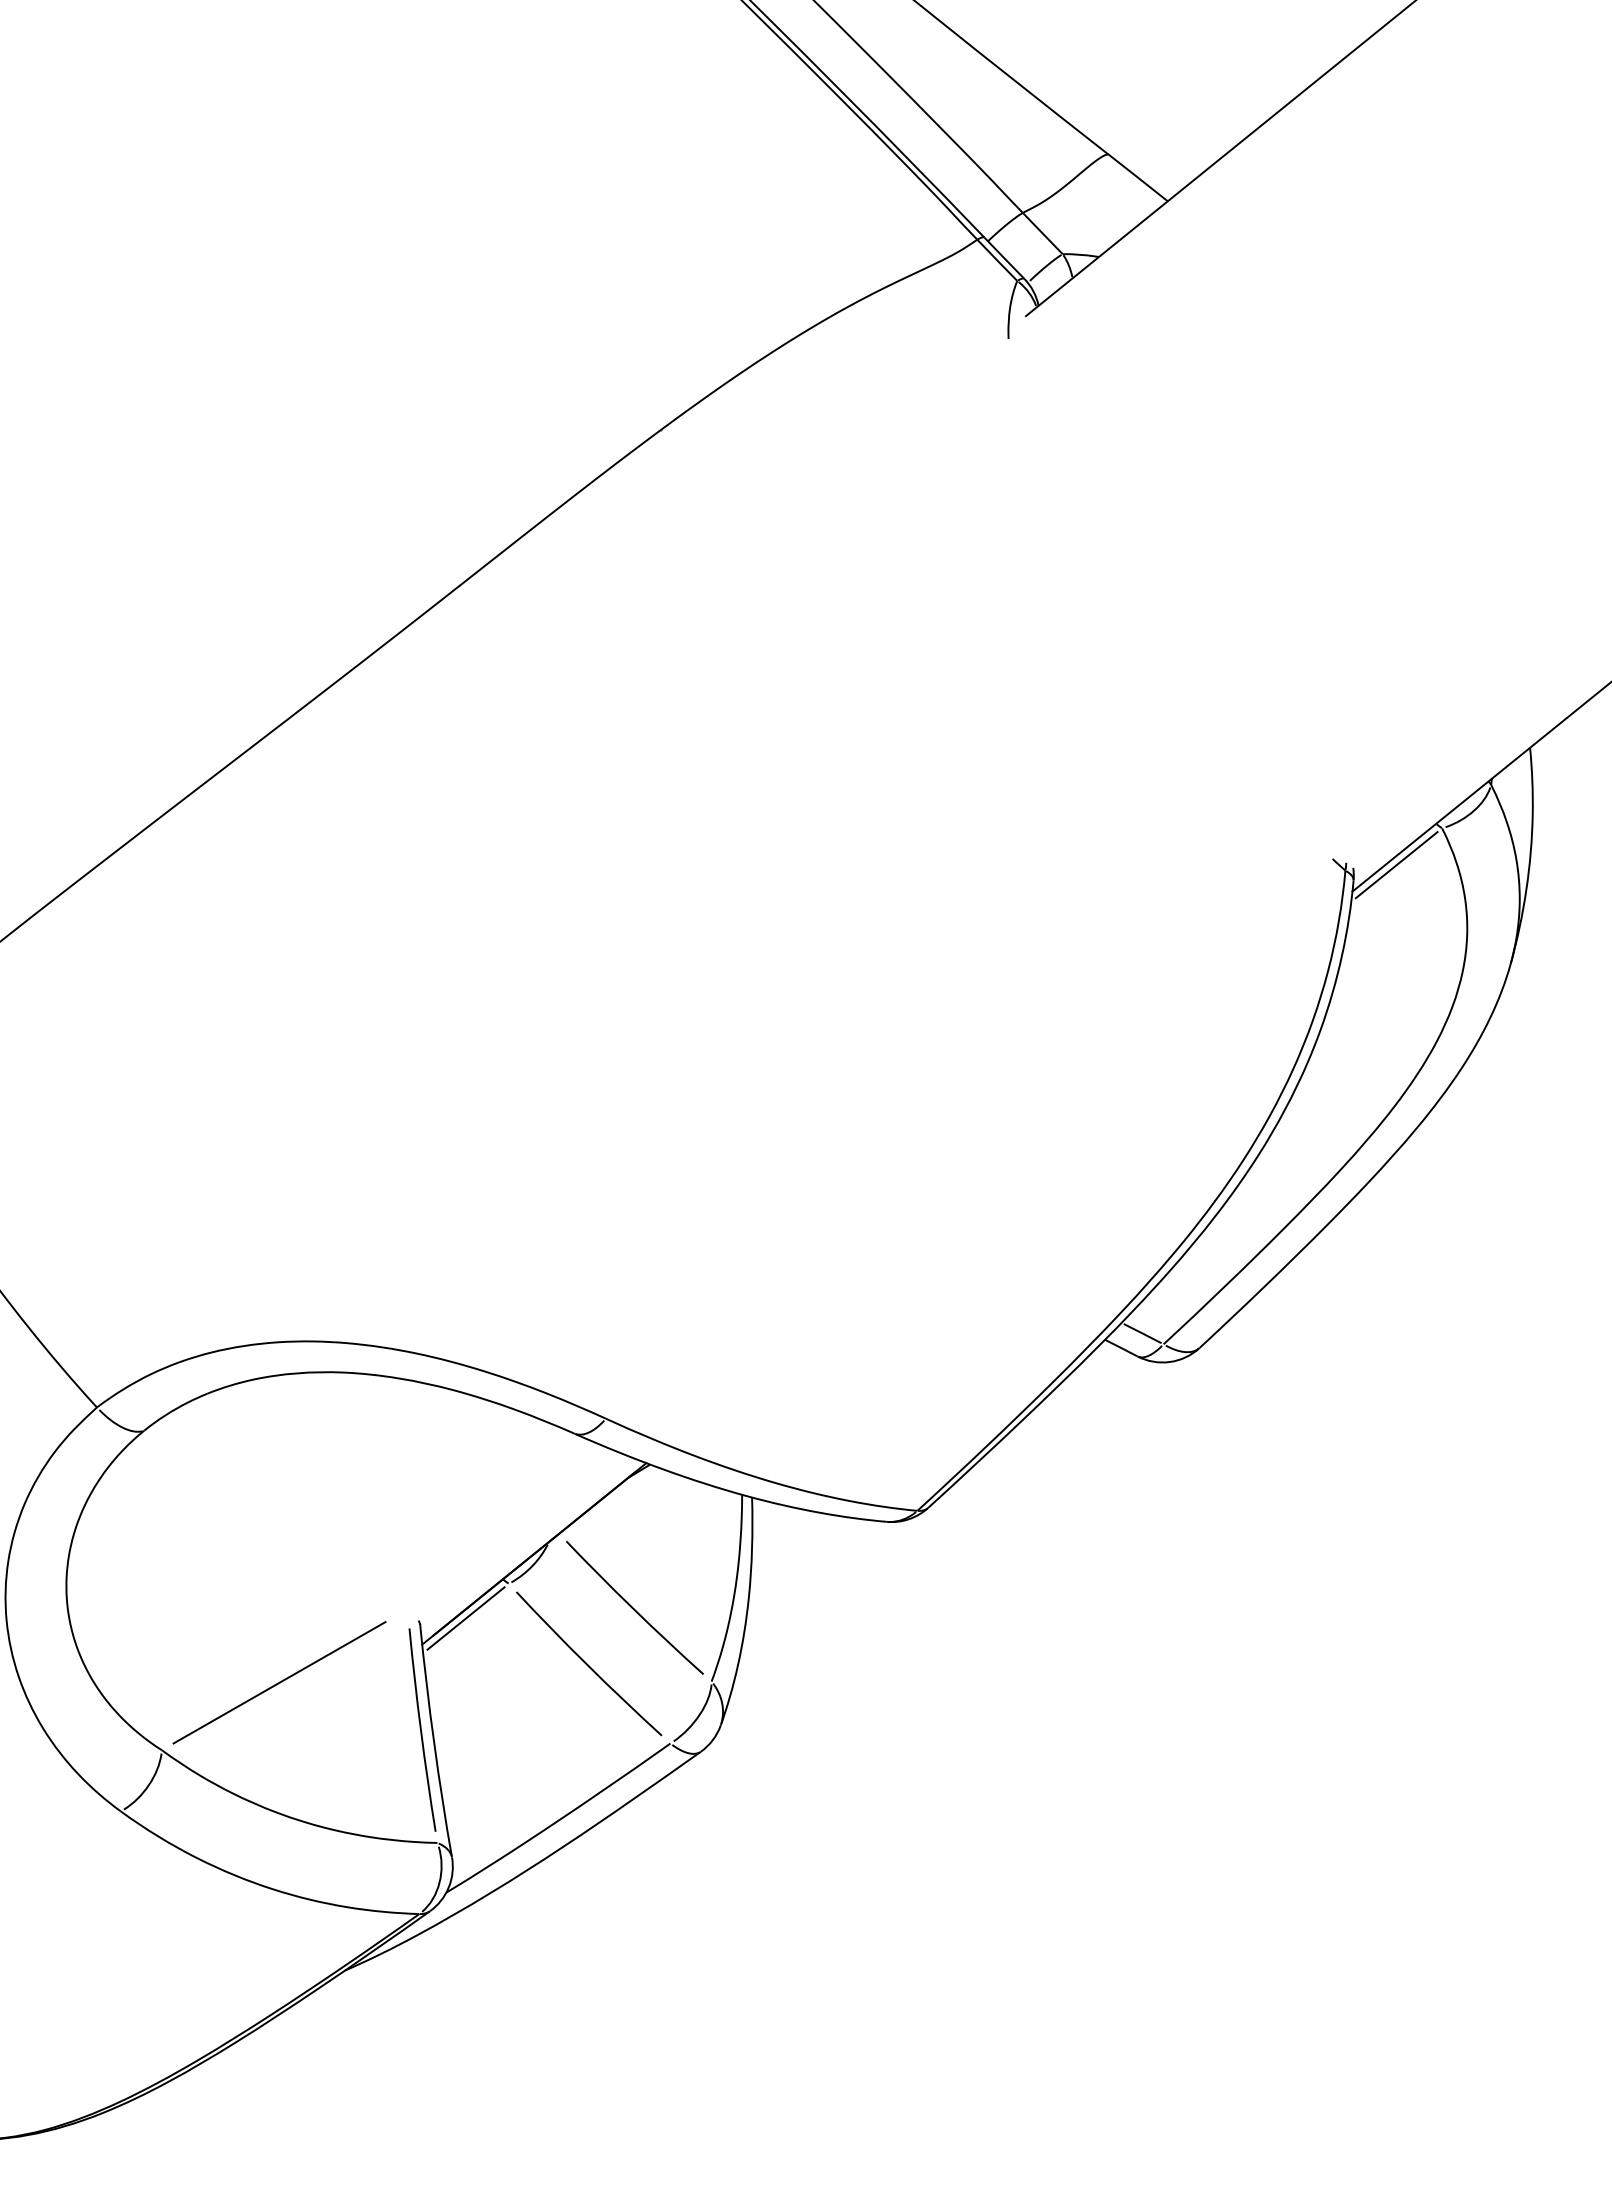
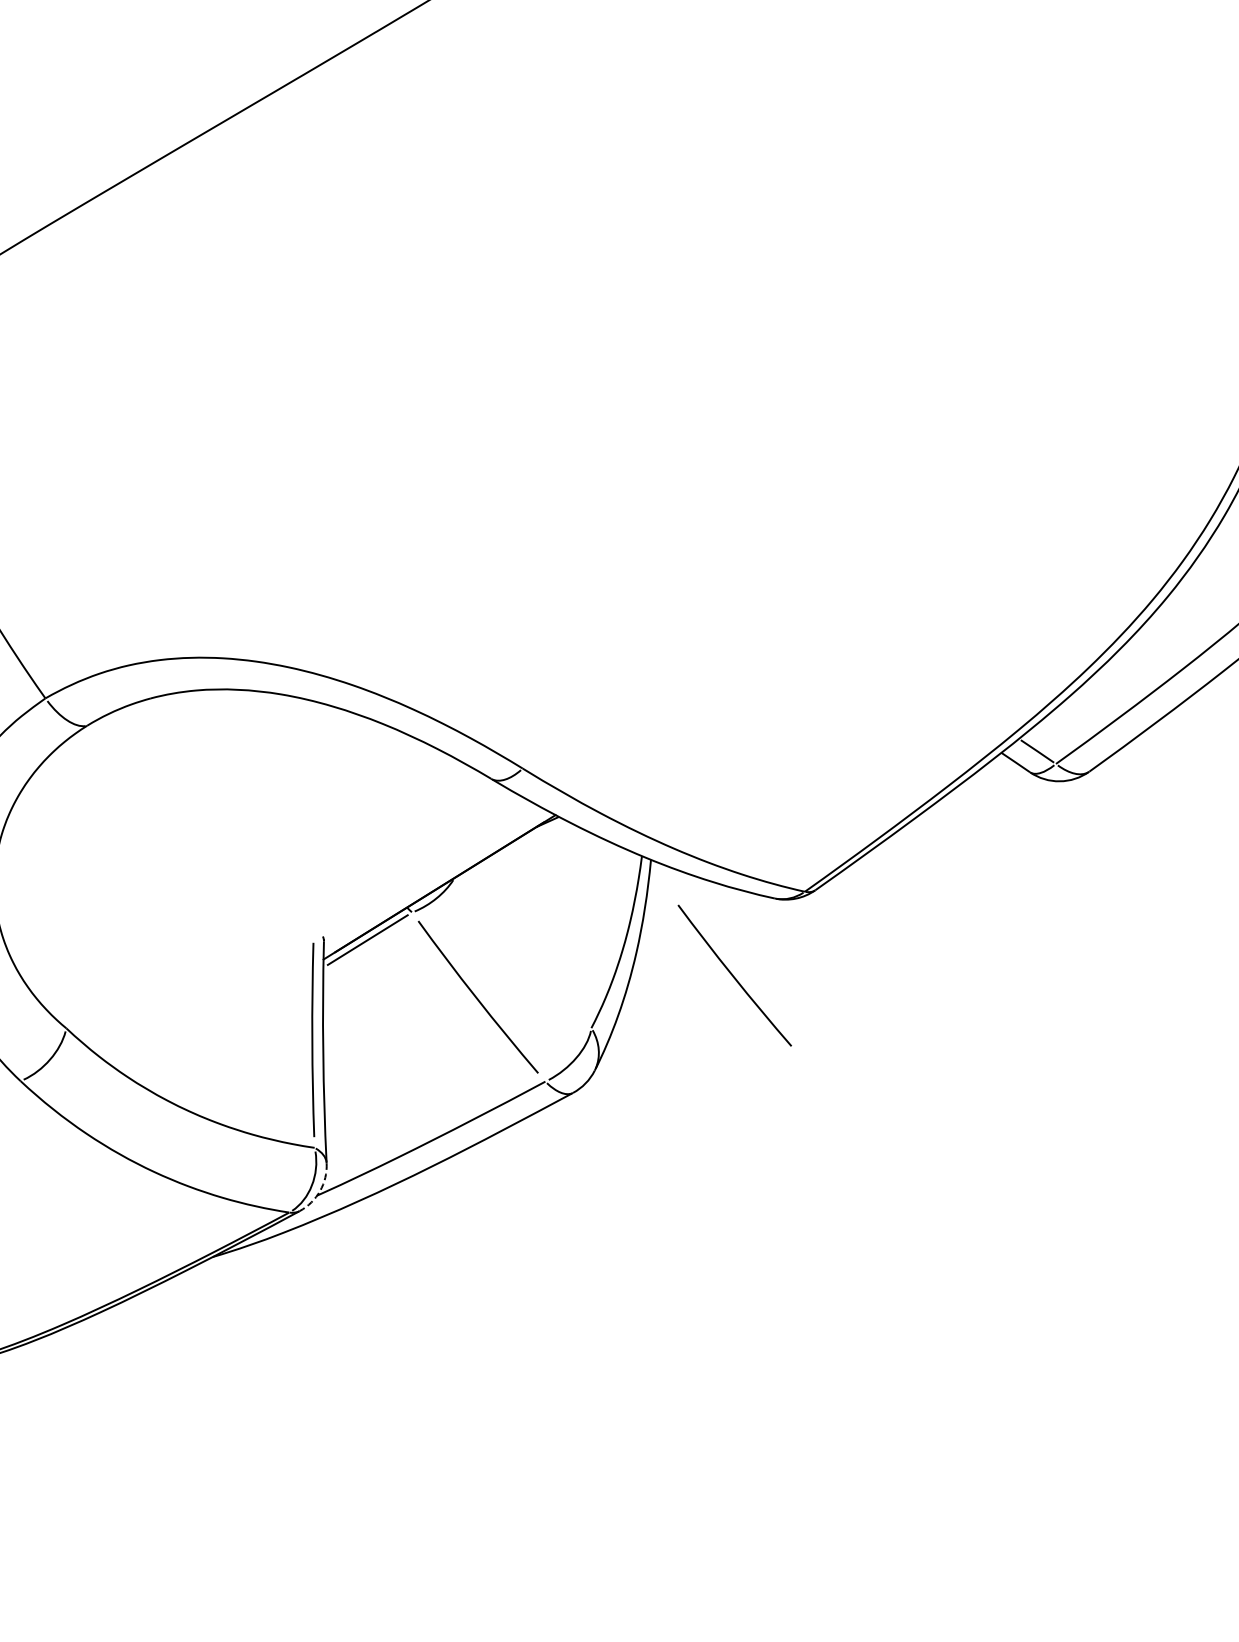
curve: (633, 1607) -> (733, 975), moved
line: (279, 1682) -> (184, 978), removed
arc: (448, 1887) -> (319, 1191), solid -> dashed

